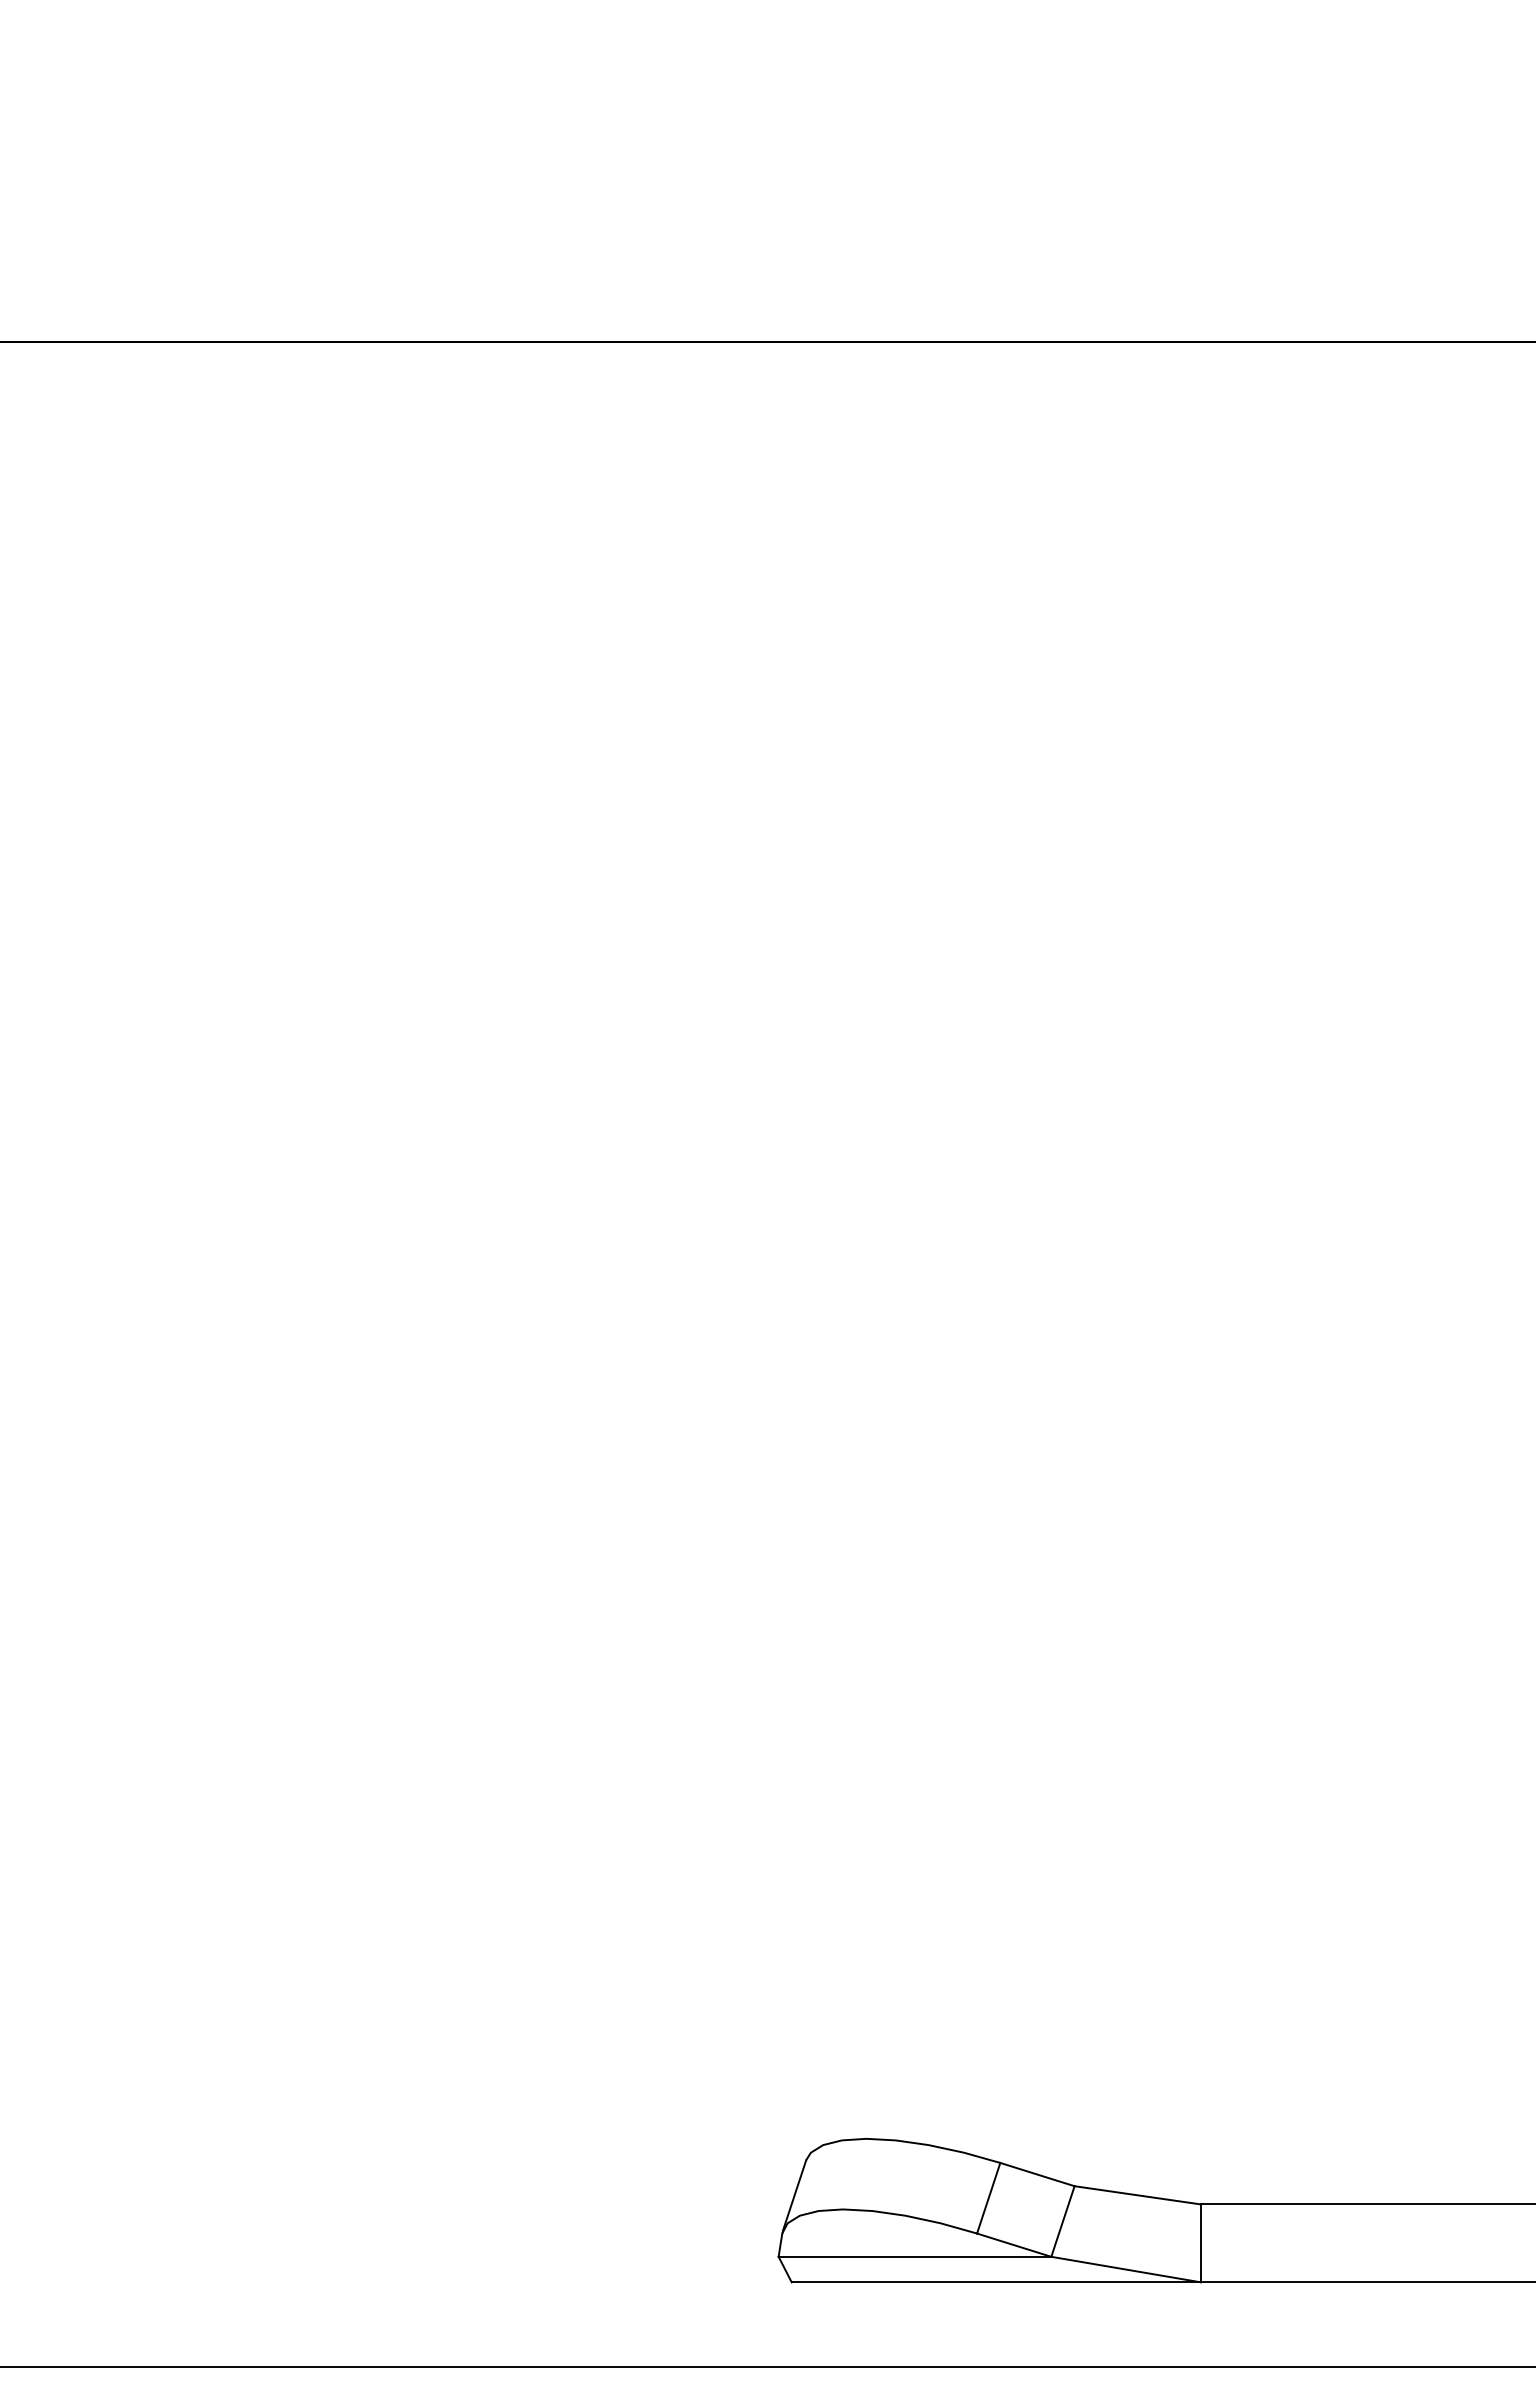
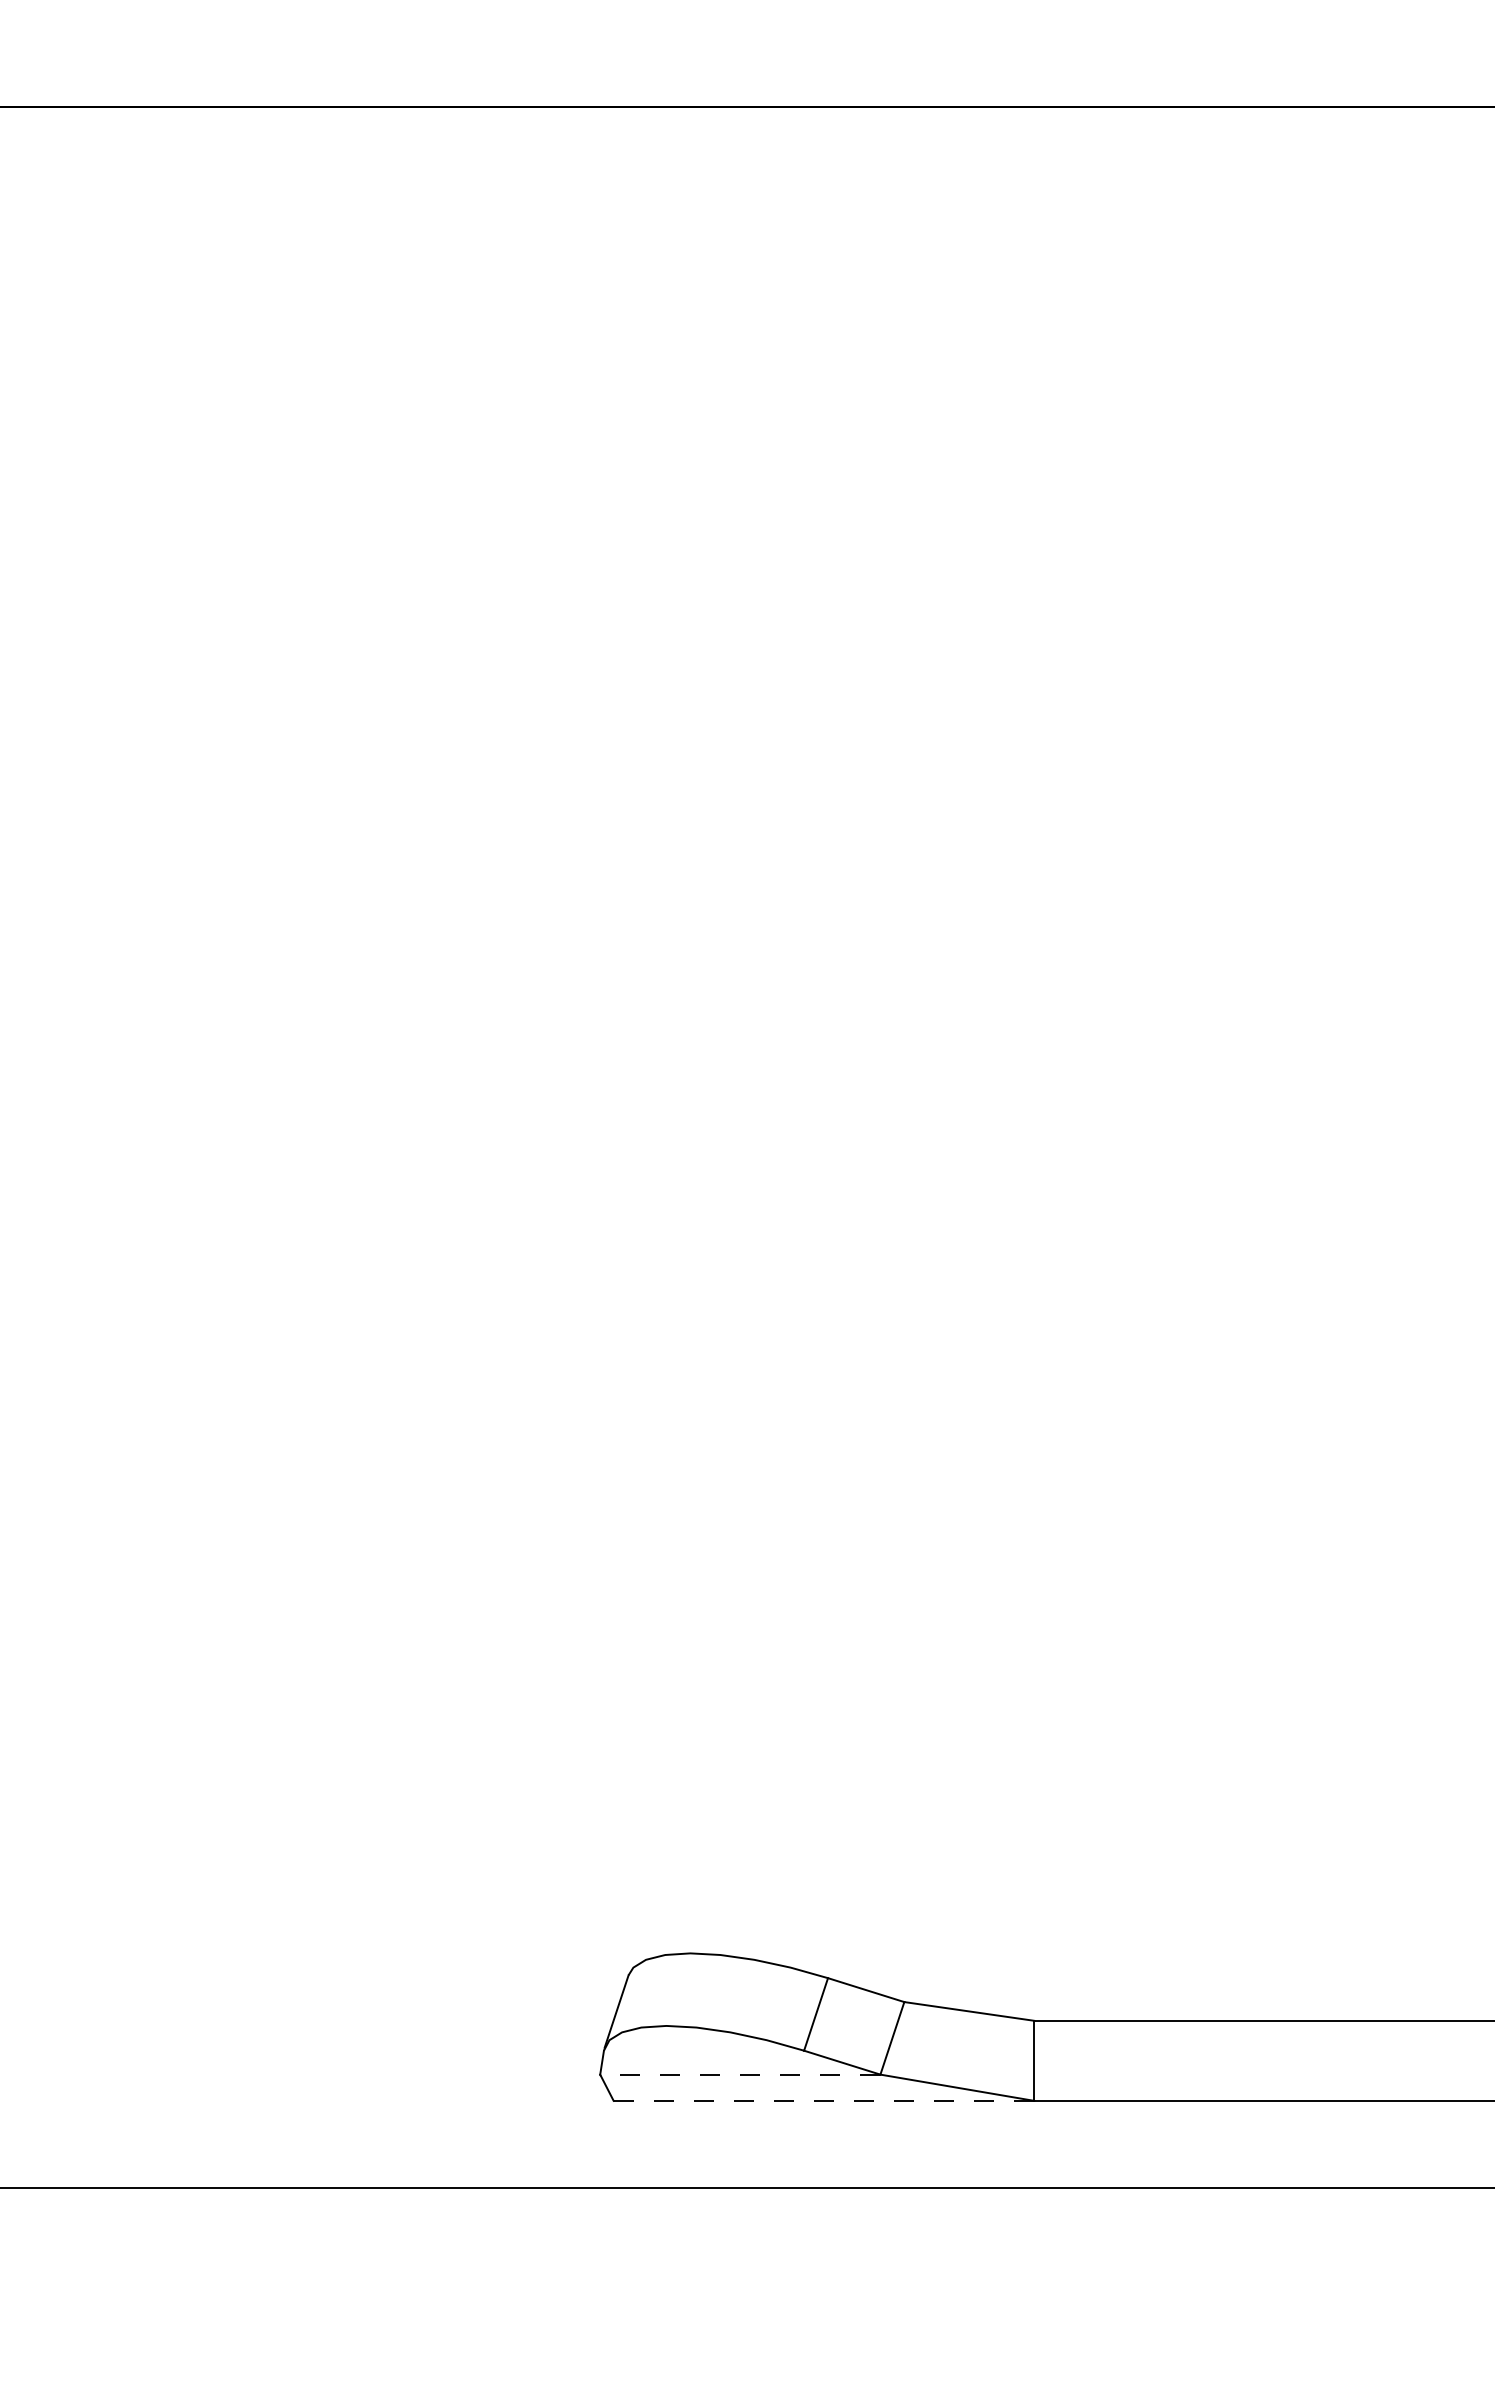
line: (914, 2256) -> (739, 2074), solid -> dashed
line: (996, 2282) -> (824, 2101), solid -> dashed

